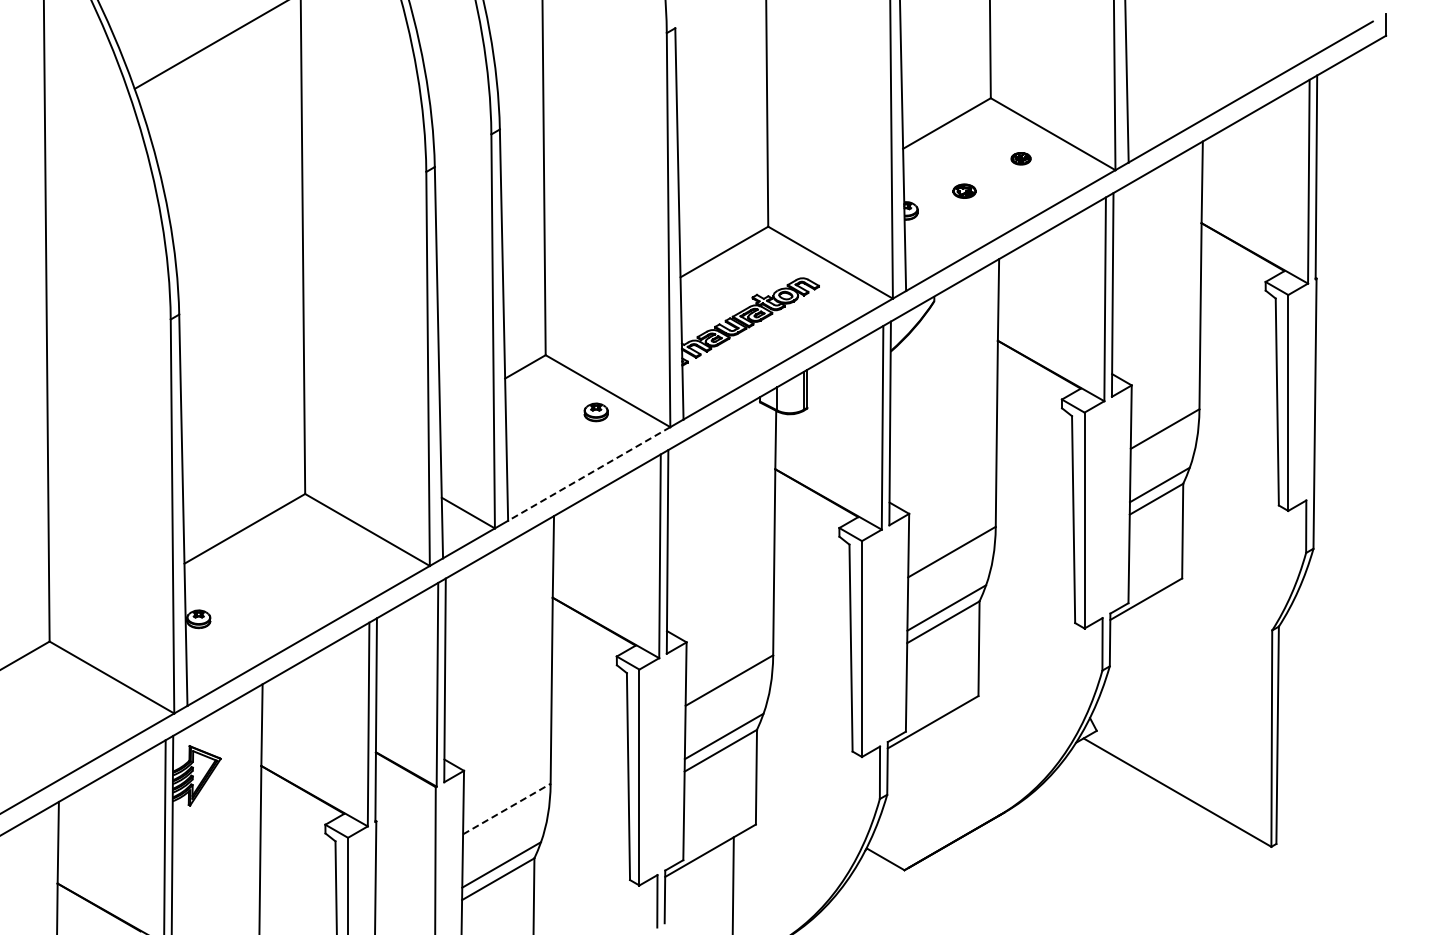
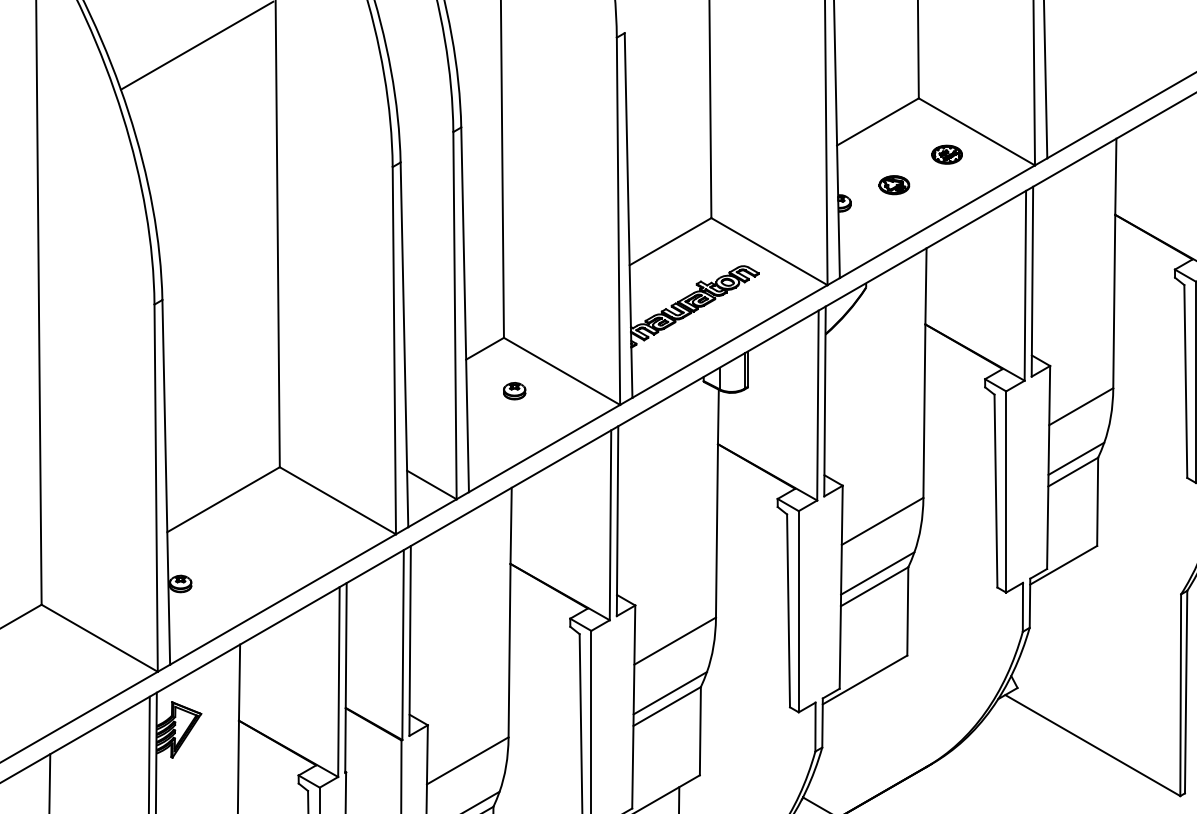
part: (1020, 158) -> (946, 154), size x1.67
part: (964, 190) -> (894, 184), size x1.43
part: (595, 412) -> (514, 391), moved
line: (589, 473) -> (544, 448), dashed -> solid
line: (506, 809) -> (467, 761), dashed -> solid

